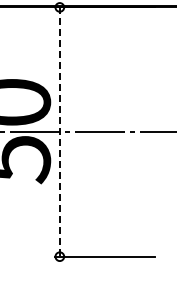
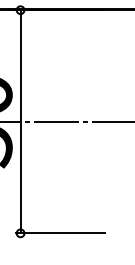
line: (59, 132) -> (20, 122), dashed -> solid

